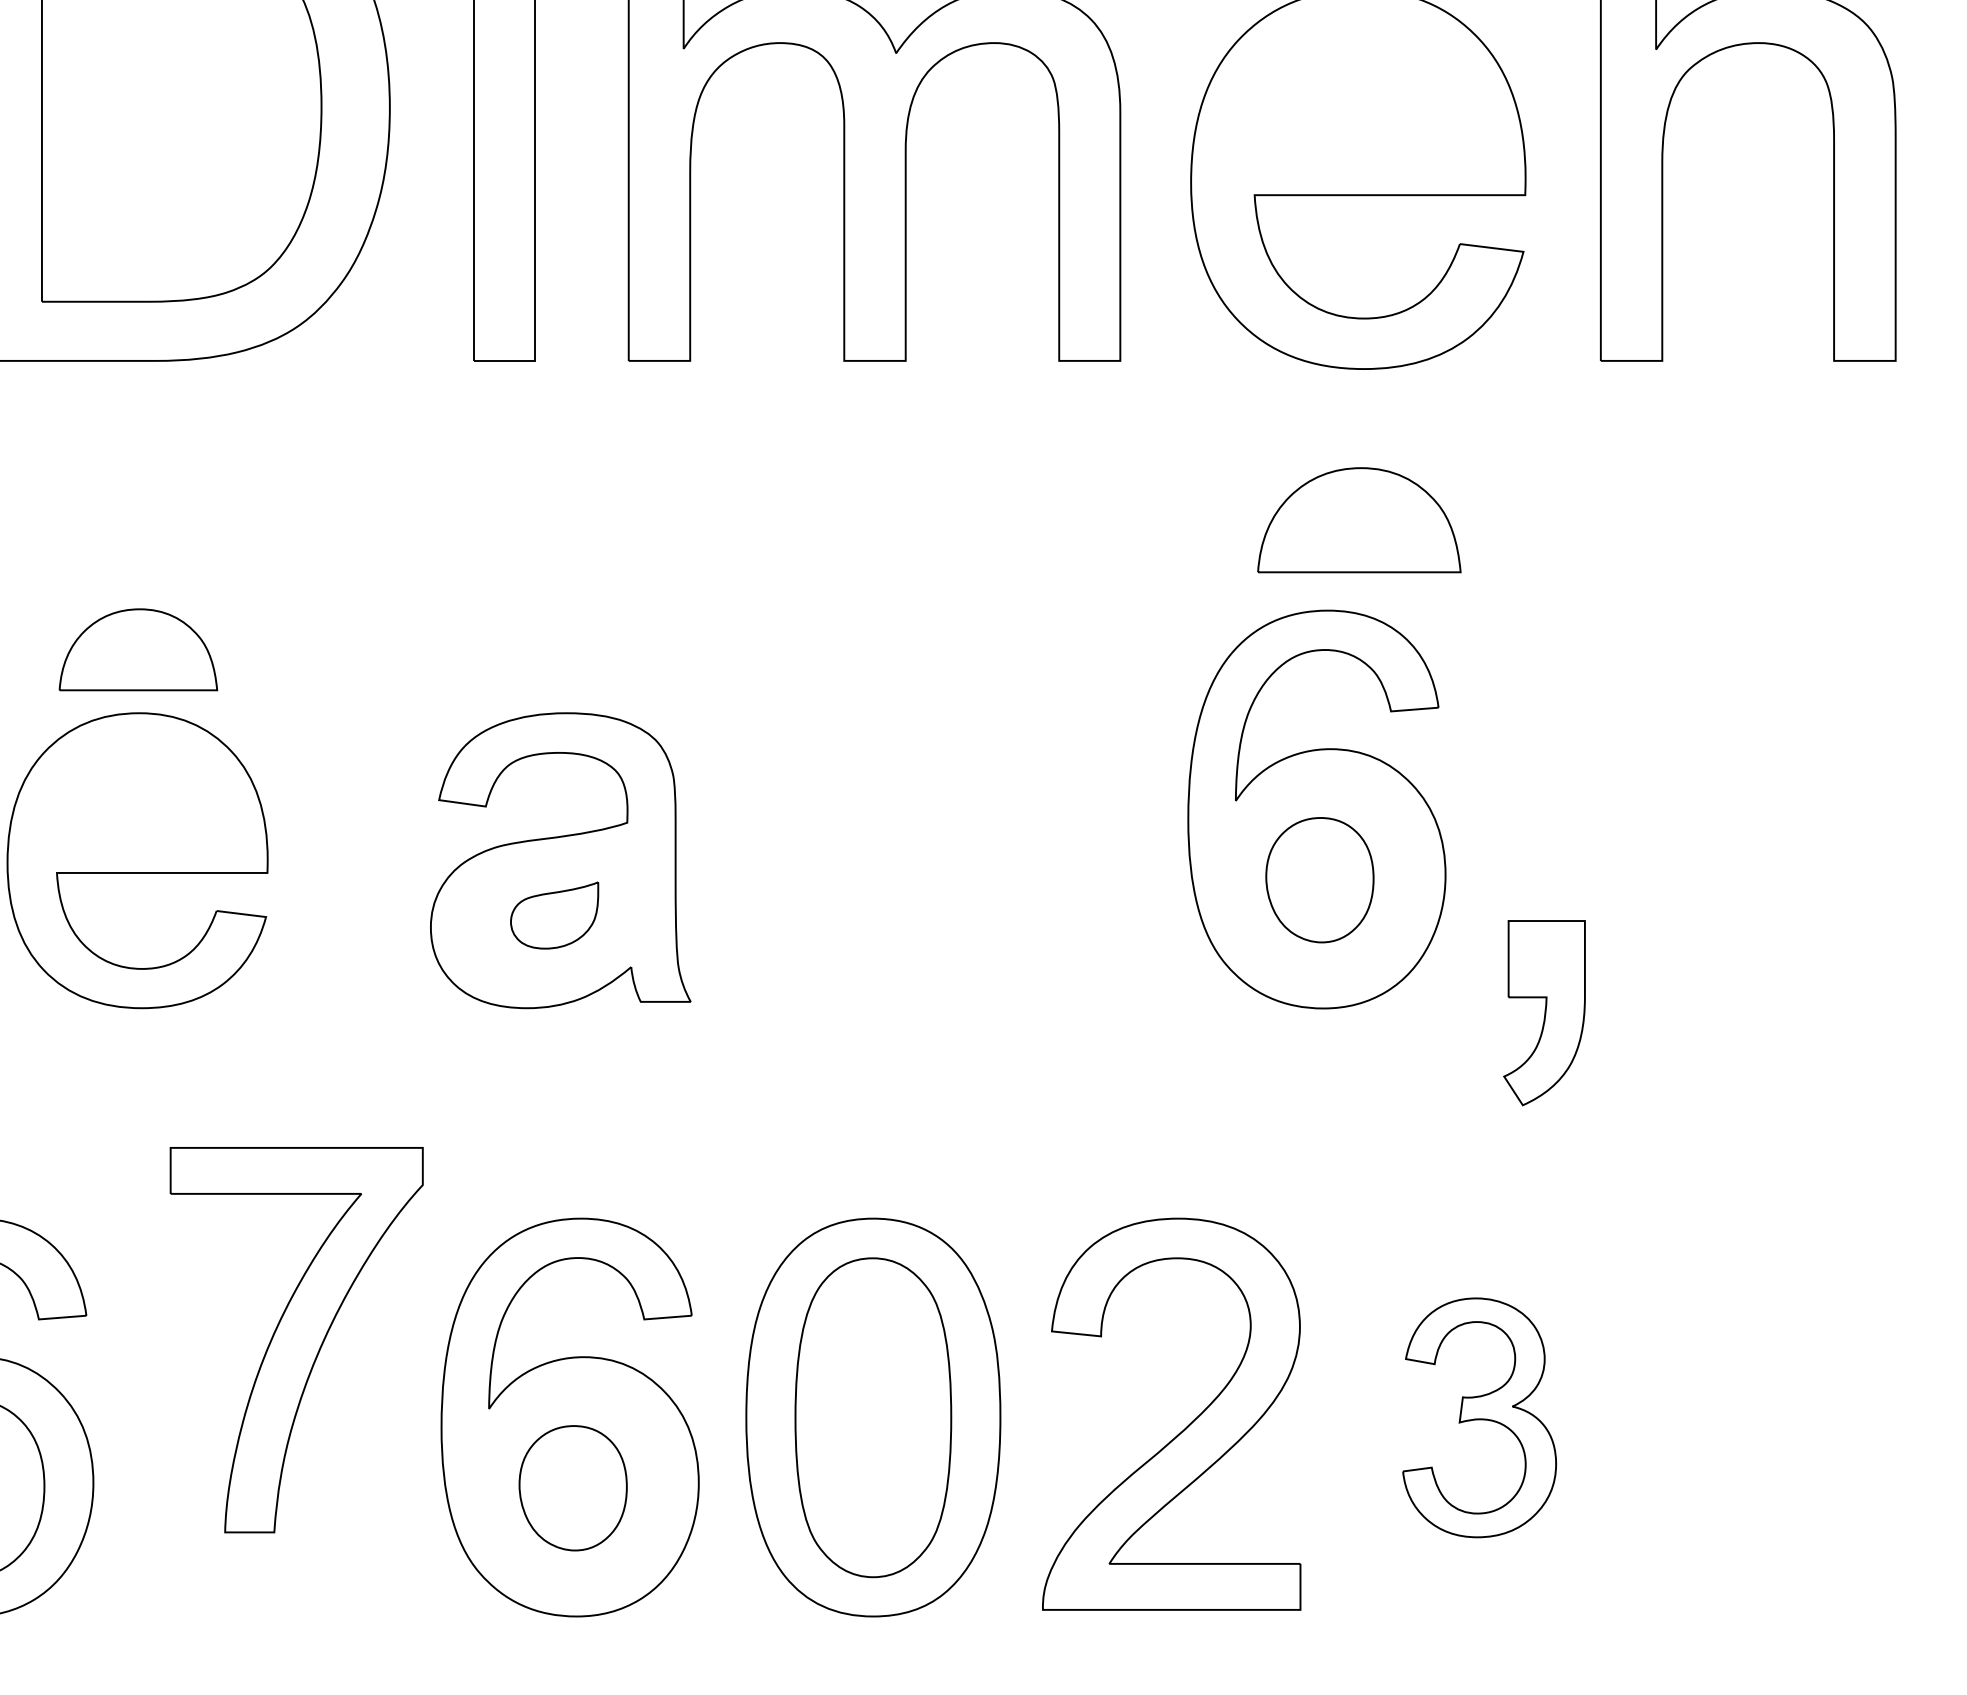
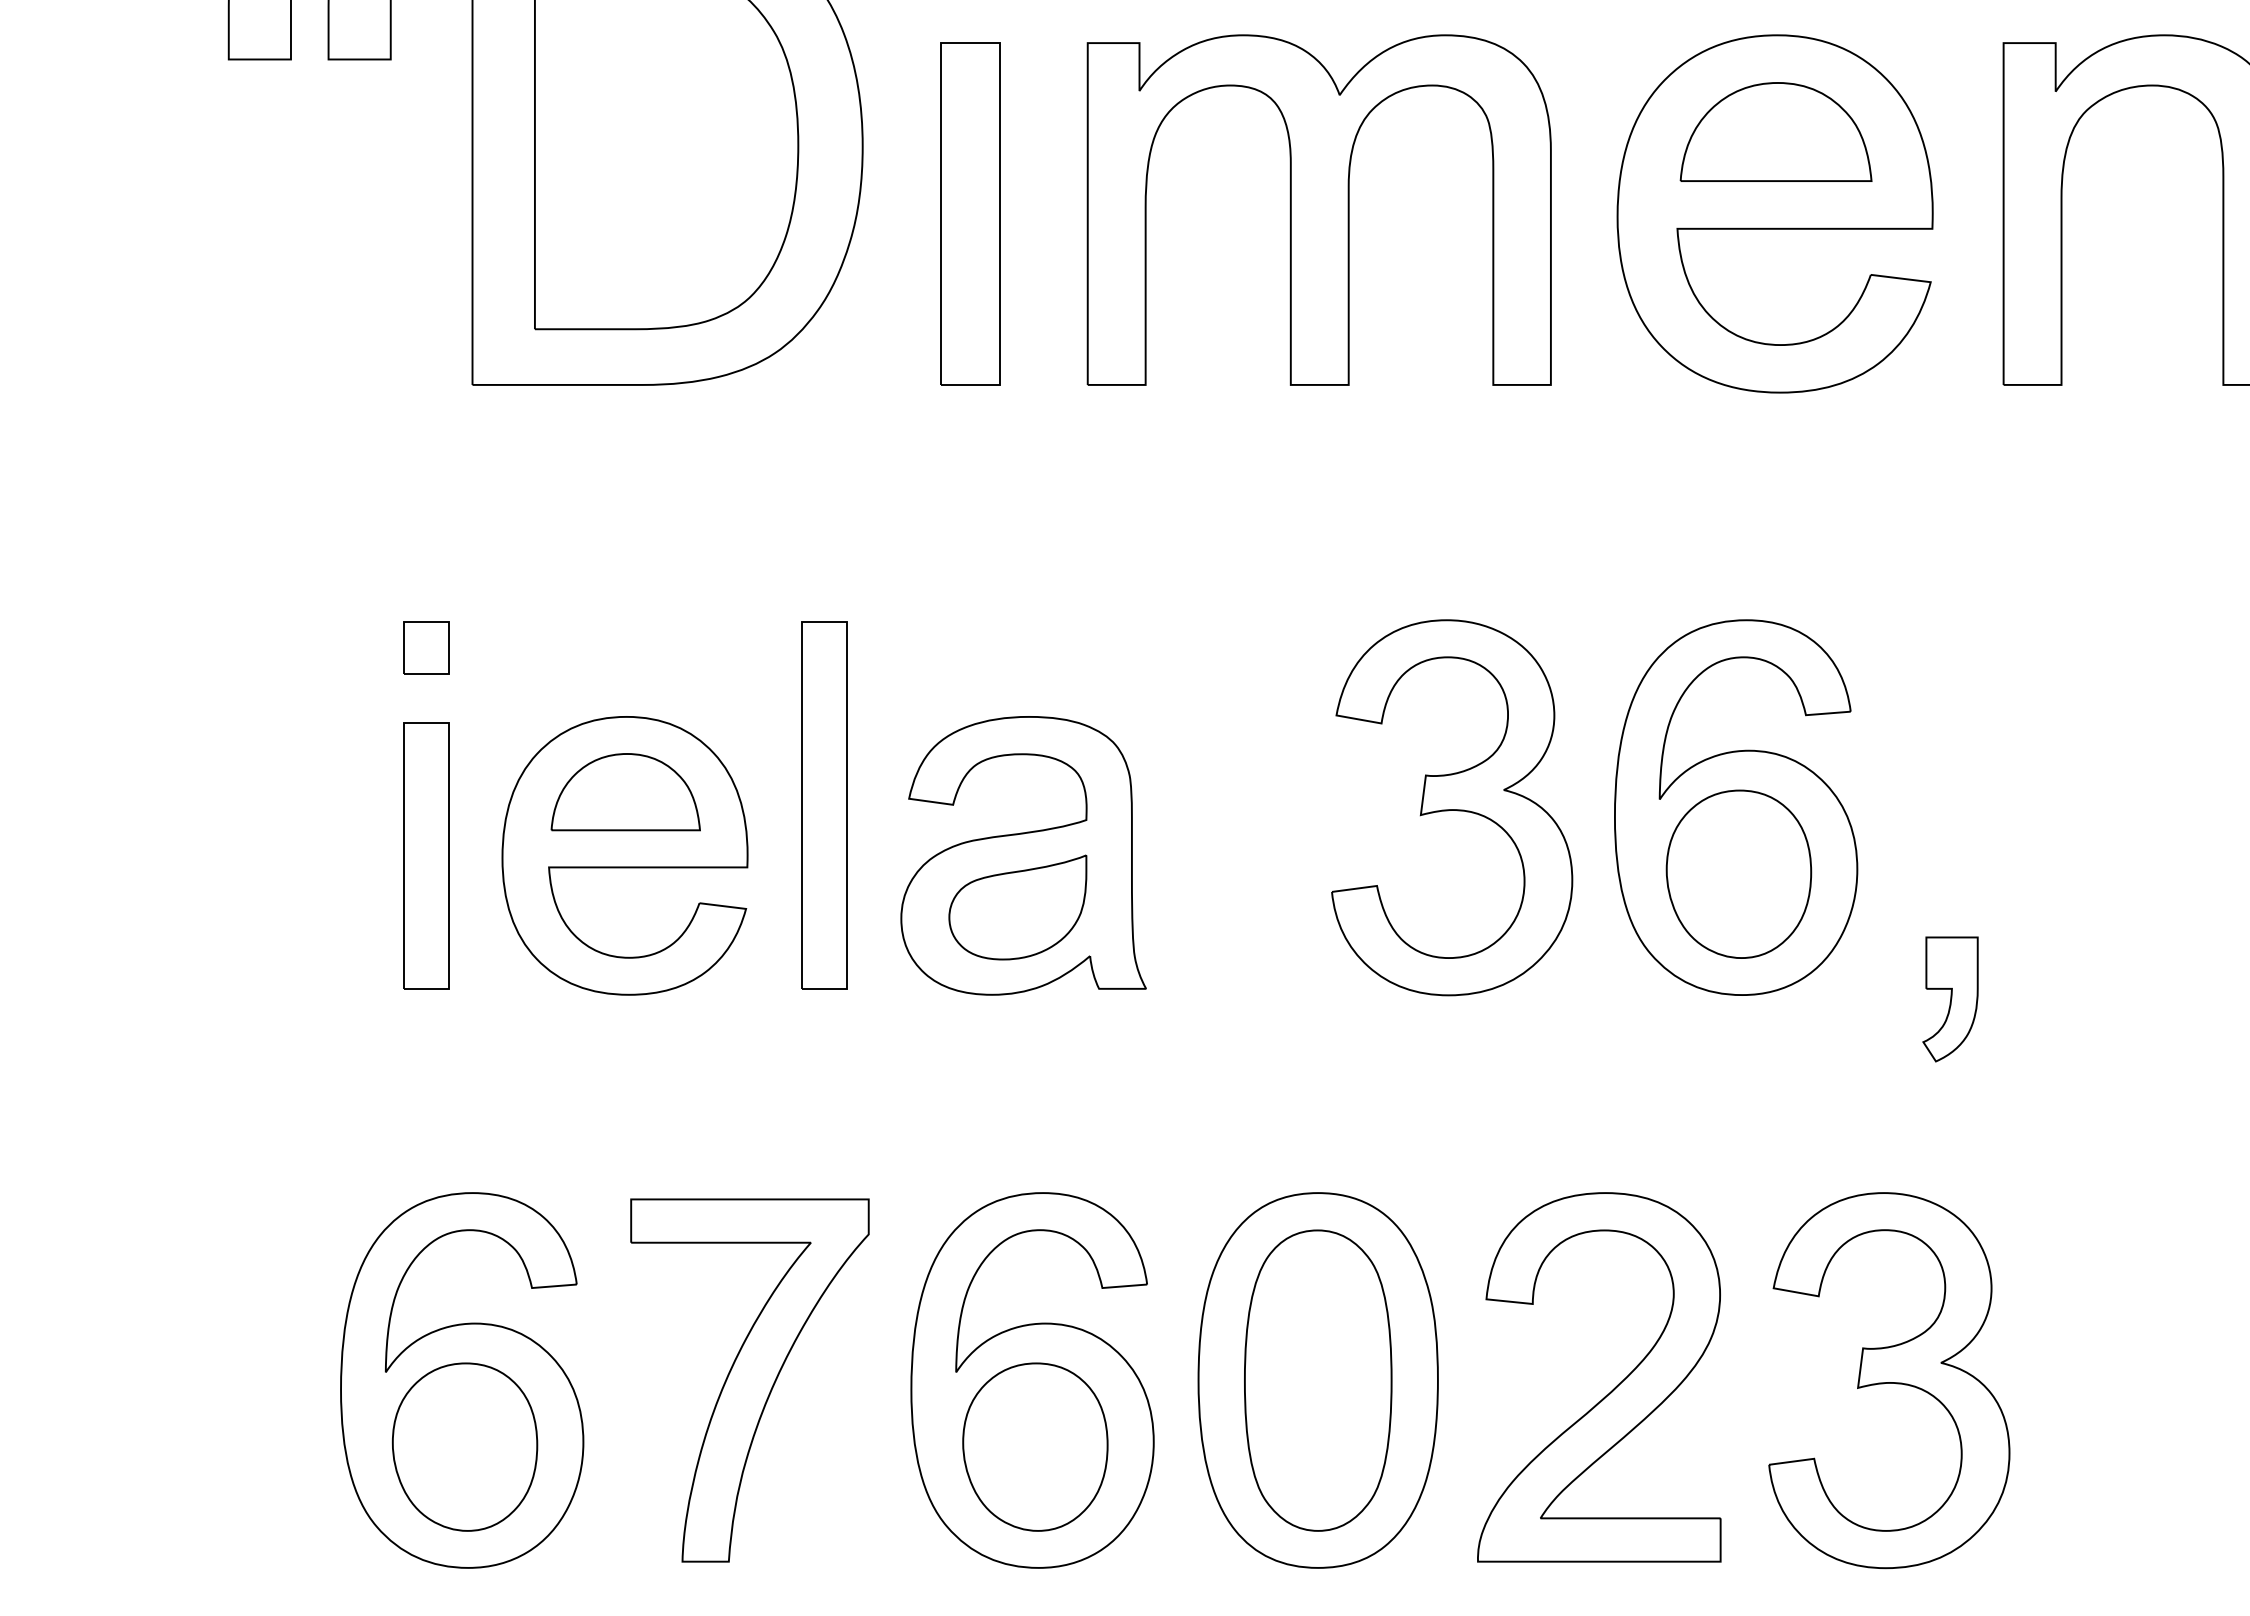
part: (1358, 519) -> (1775, 131), moved
part: (138, 650) -> (625, 792), moved
part: (349, 807) -> (824, 805), added
part: (1015, 809) -> (1452, 807), added
part: (1319, 879) -> (1738, 873), size x1.43
part: (554, 915) -> (1017, 907), size x1.67
part: (1544, 1013) -> (1950, 999), size x0.71
part: (296, 1340) -> (749, 1380), moved
part: (1479, 1417) -> (1889, 1380), size x1.67
part: (573, 1487) -> (1035, 1446), size x1.43

